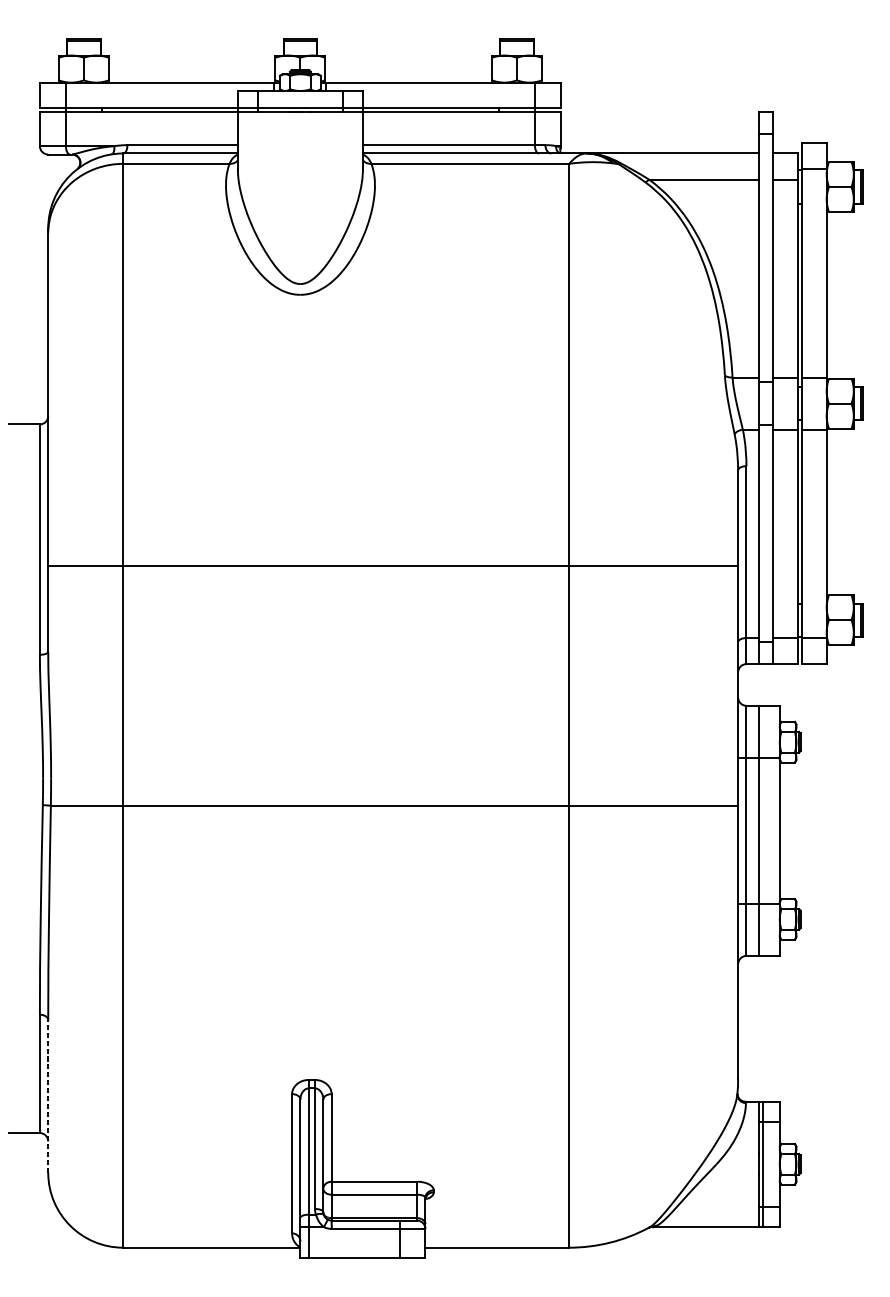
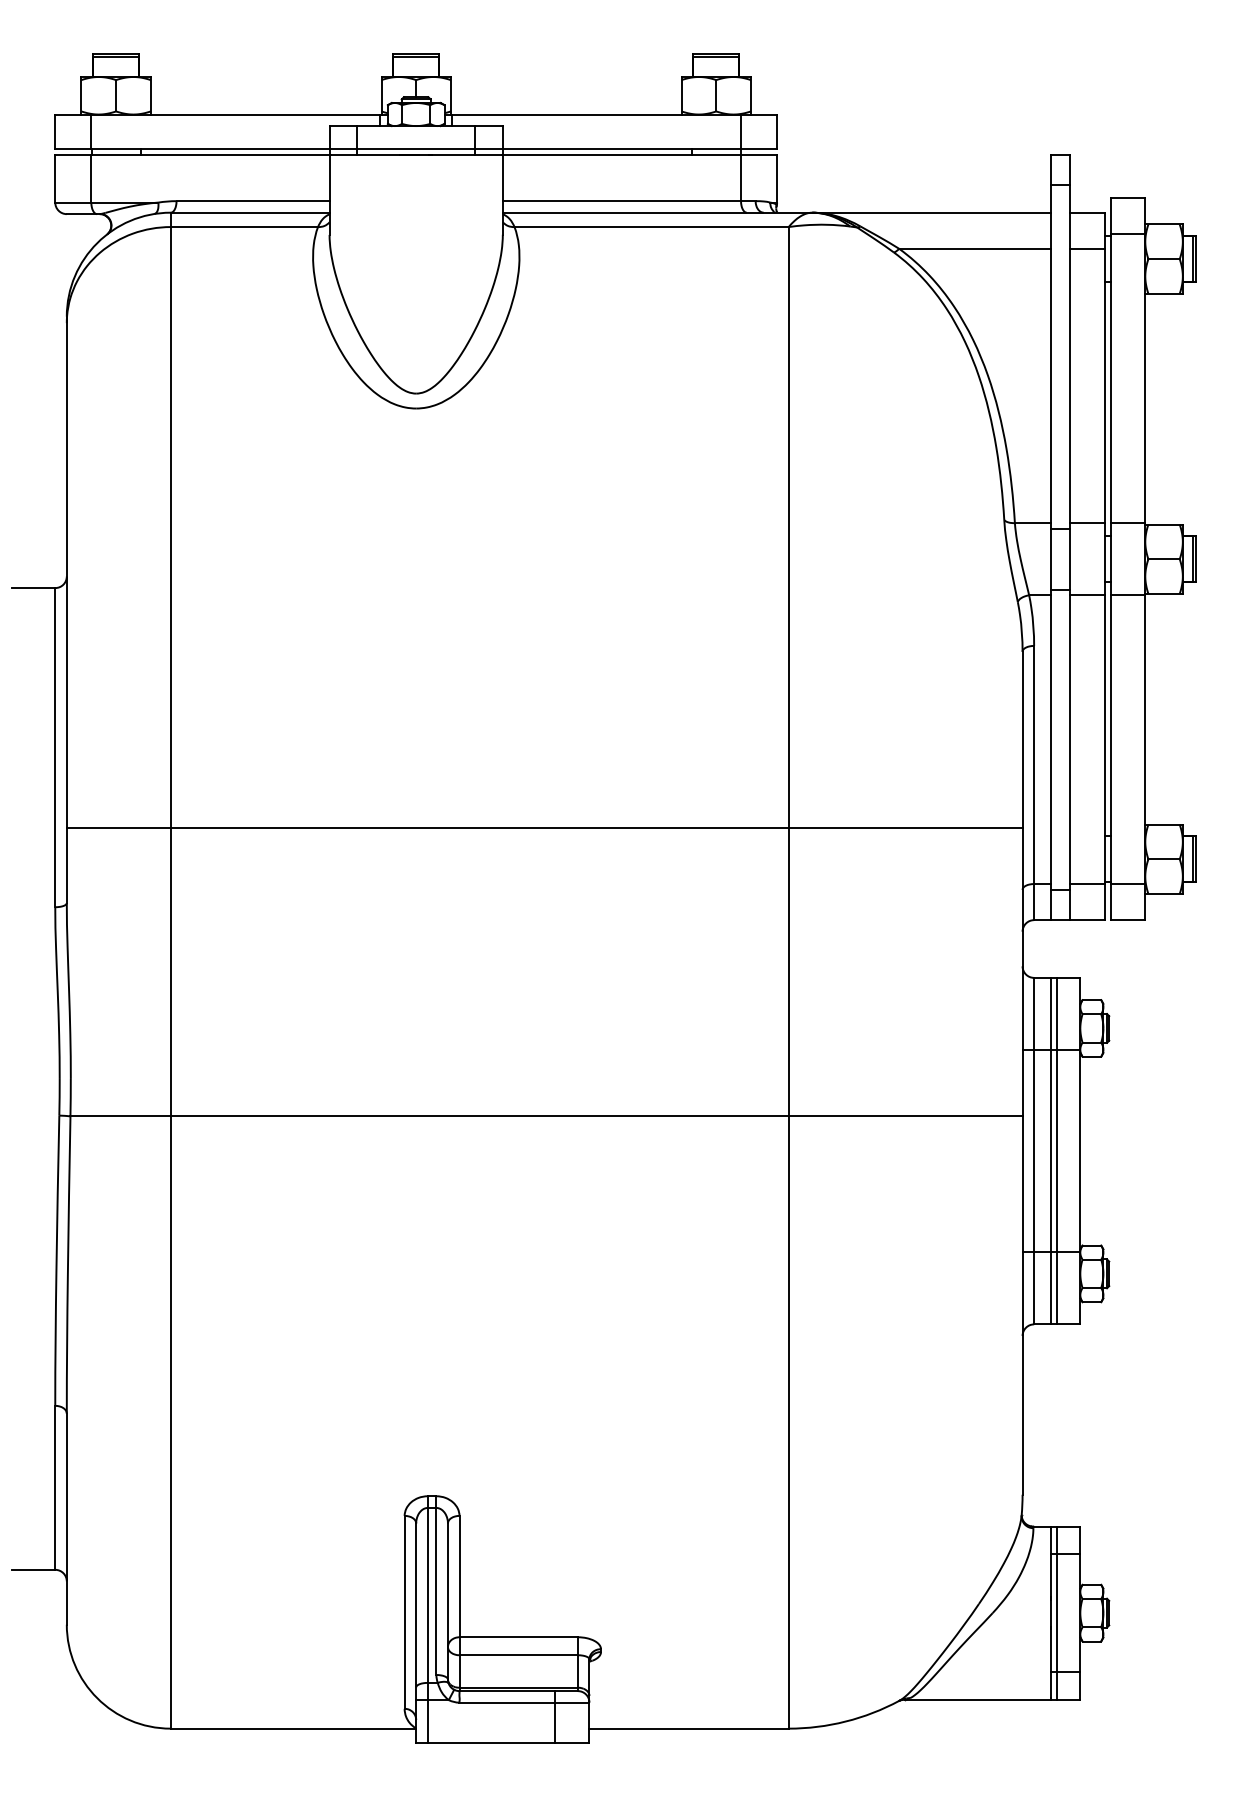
line: (393, 565) -> (544, 827), moved
line: (763, 830) -> (1057, 1150), added
line: (48, 1096) -> (66, 1519), dashed -> solid

